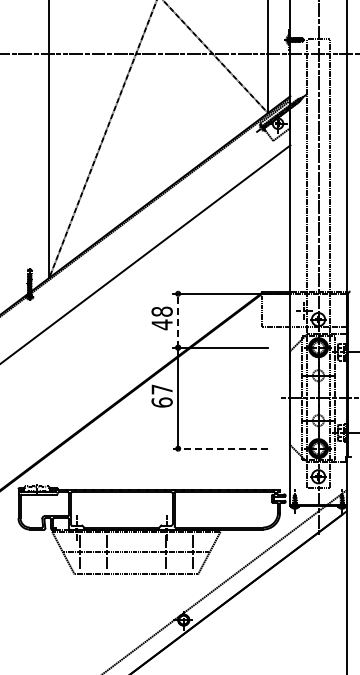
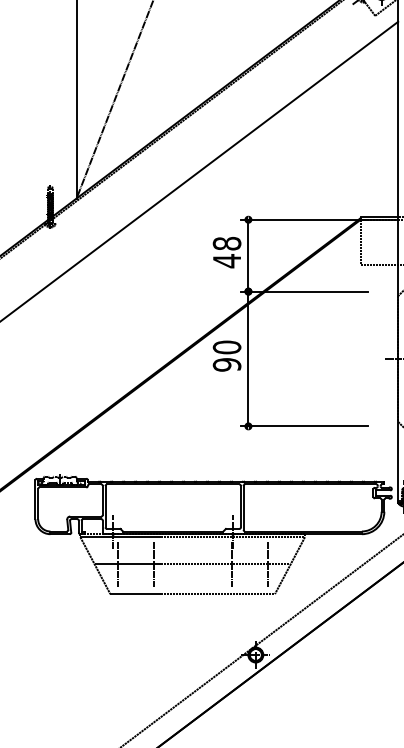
line: (178, 320) -> (248, 255), dashed -> solid
text: (161, 395) -> (226, 355), 67 -> 90
line: (220, 448) -> (304, 426), dashed -> solid

